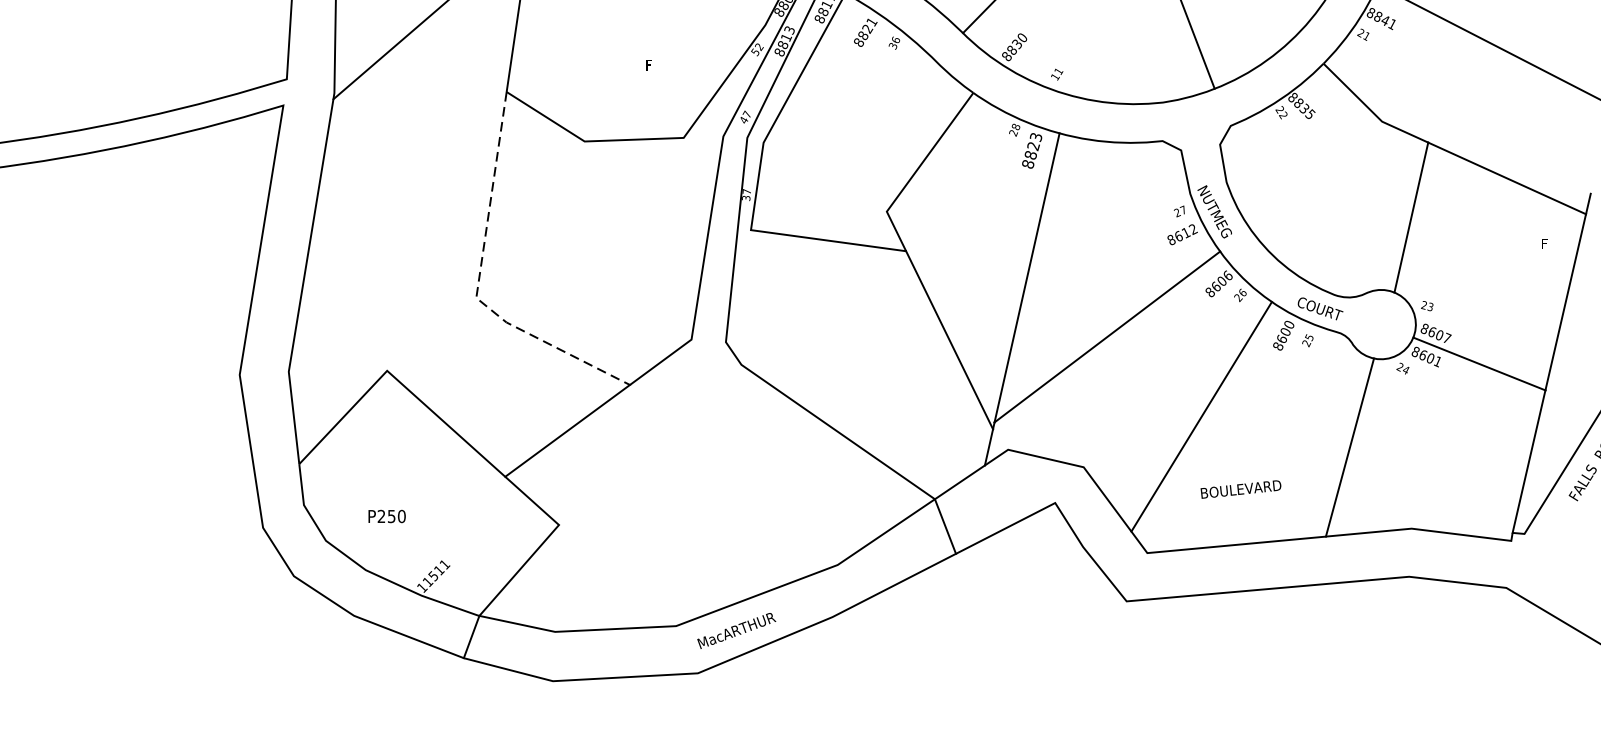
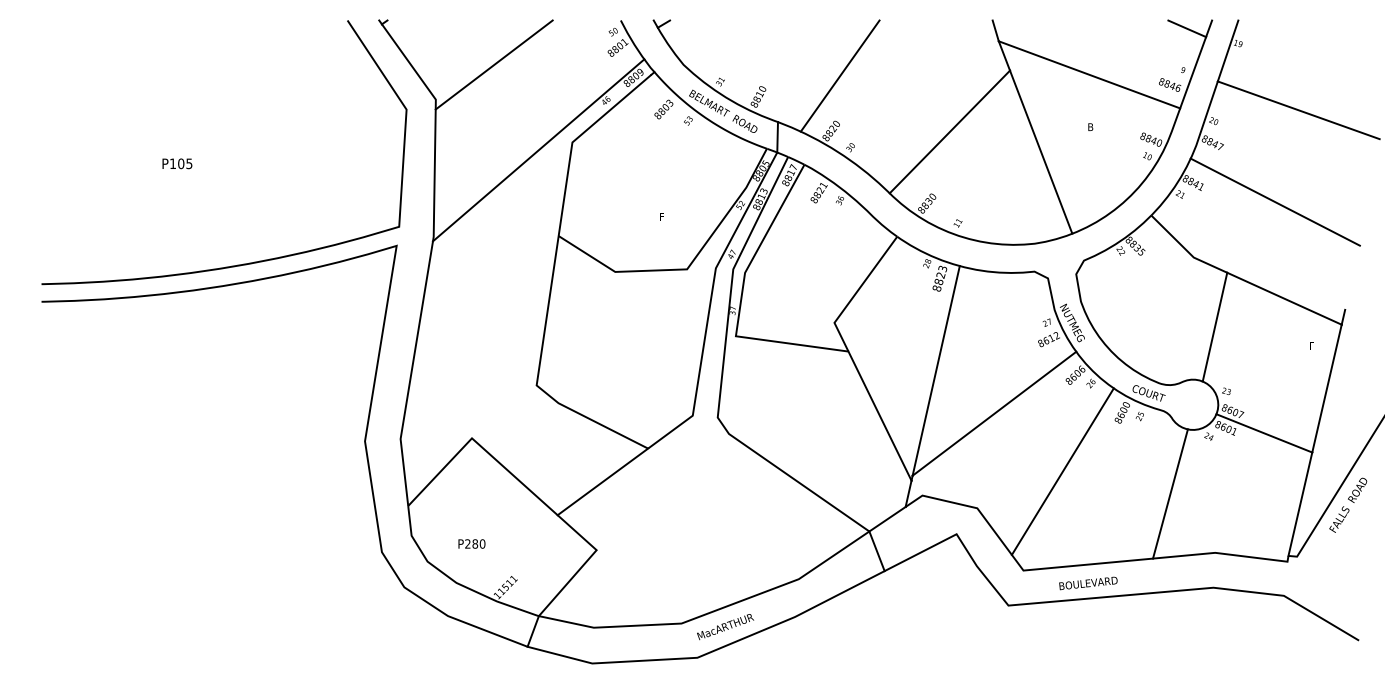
line: (478, 284) -> (538, 375), dashed -> solid
text: (1241, 489) -> (1088, 583), moved
text: (392, 515) -> (475, 543), P250 -> P280

